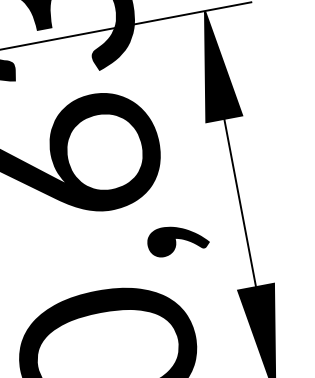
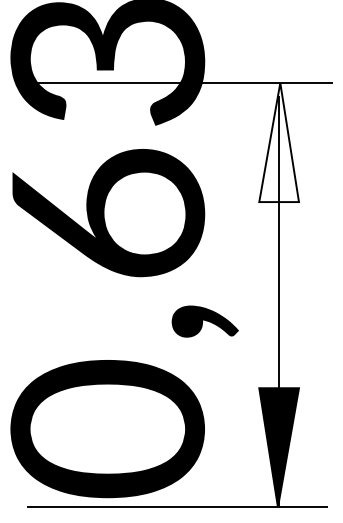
fill: (213, 65) -> (278, 142), removed

